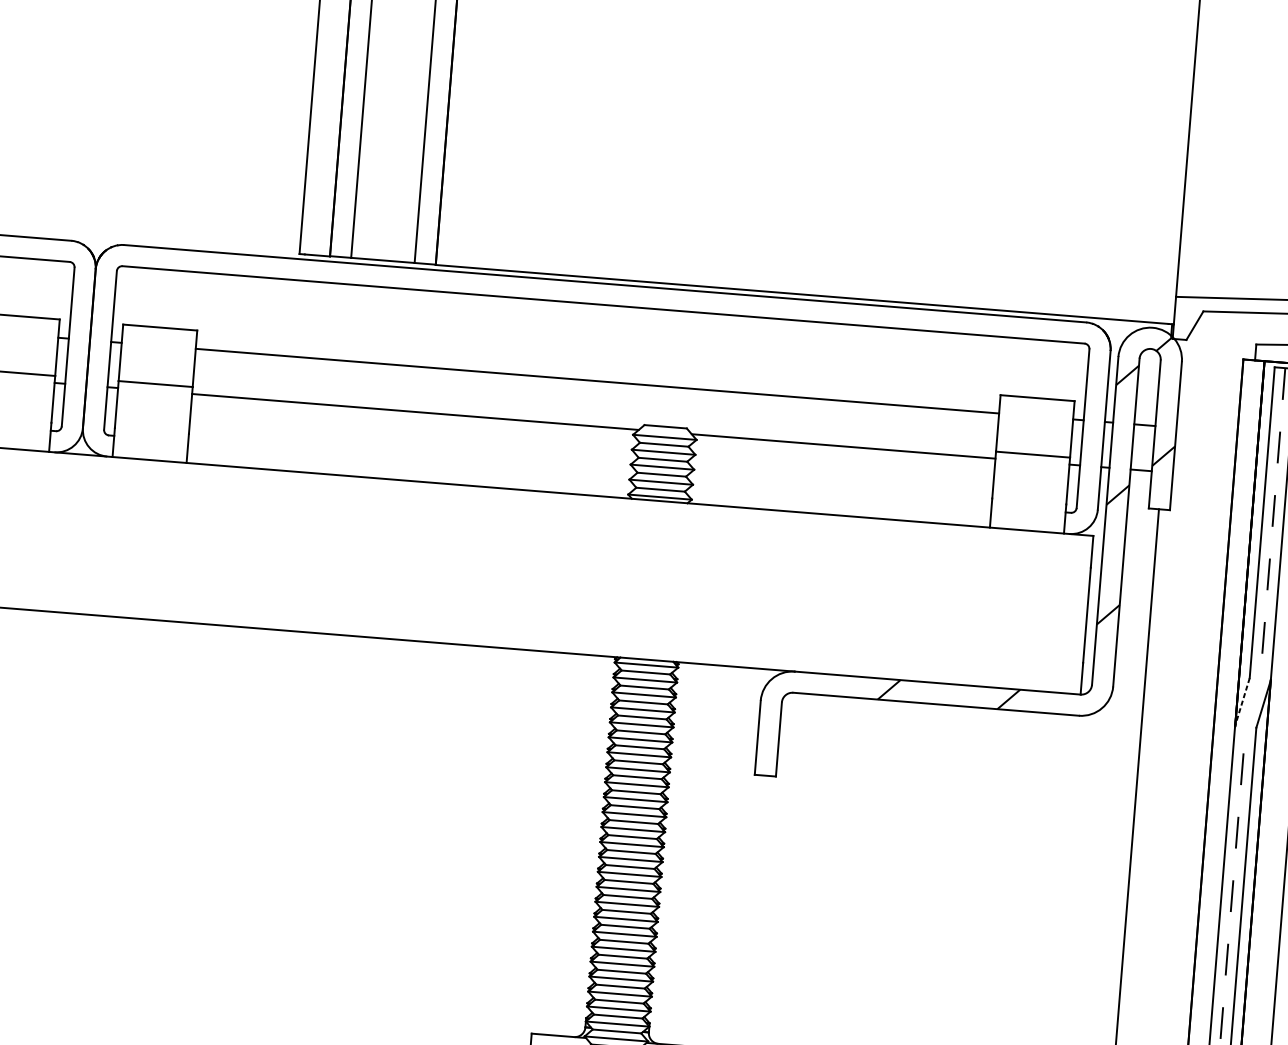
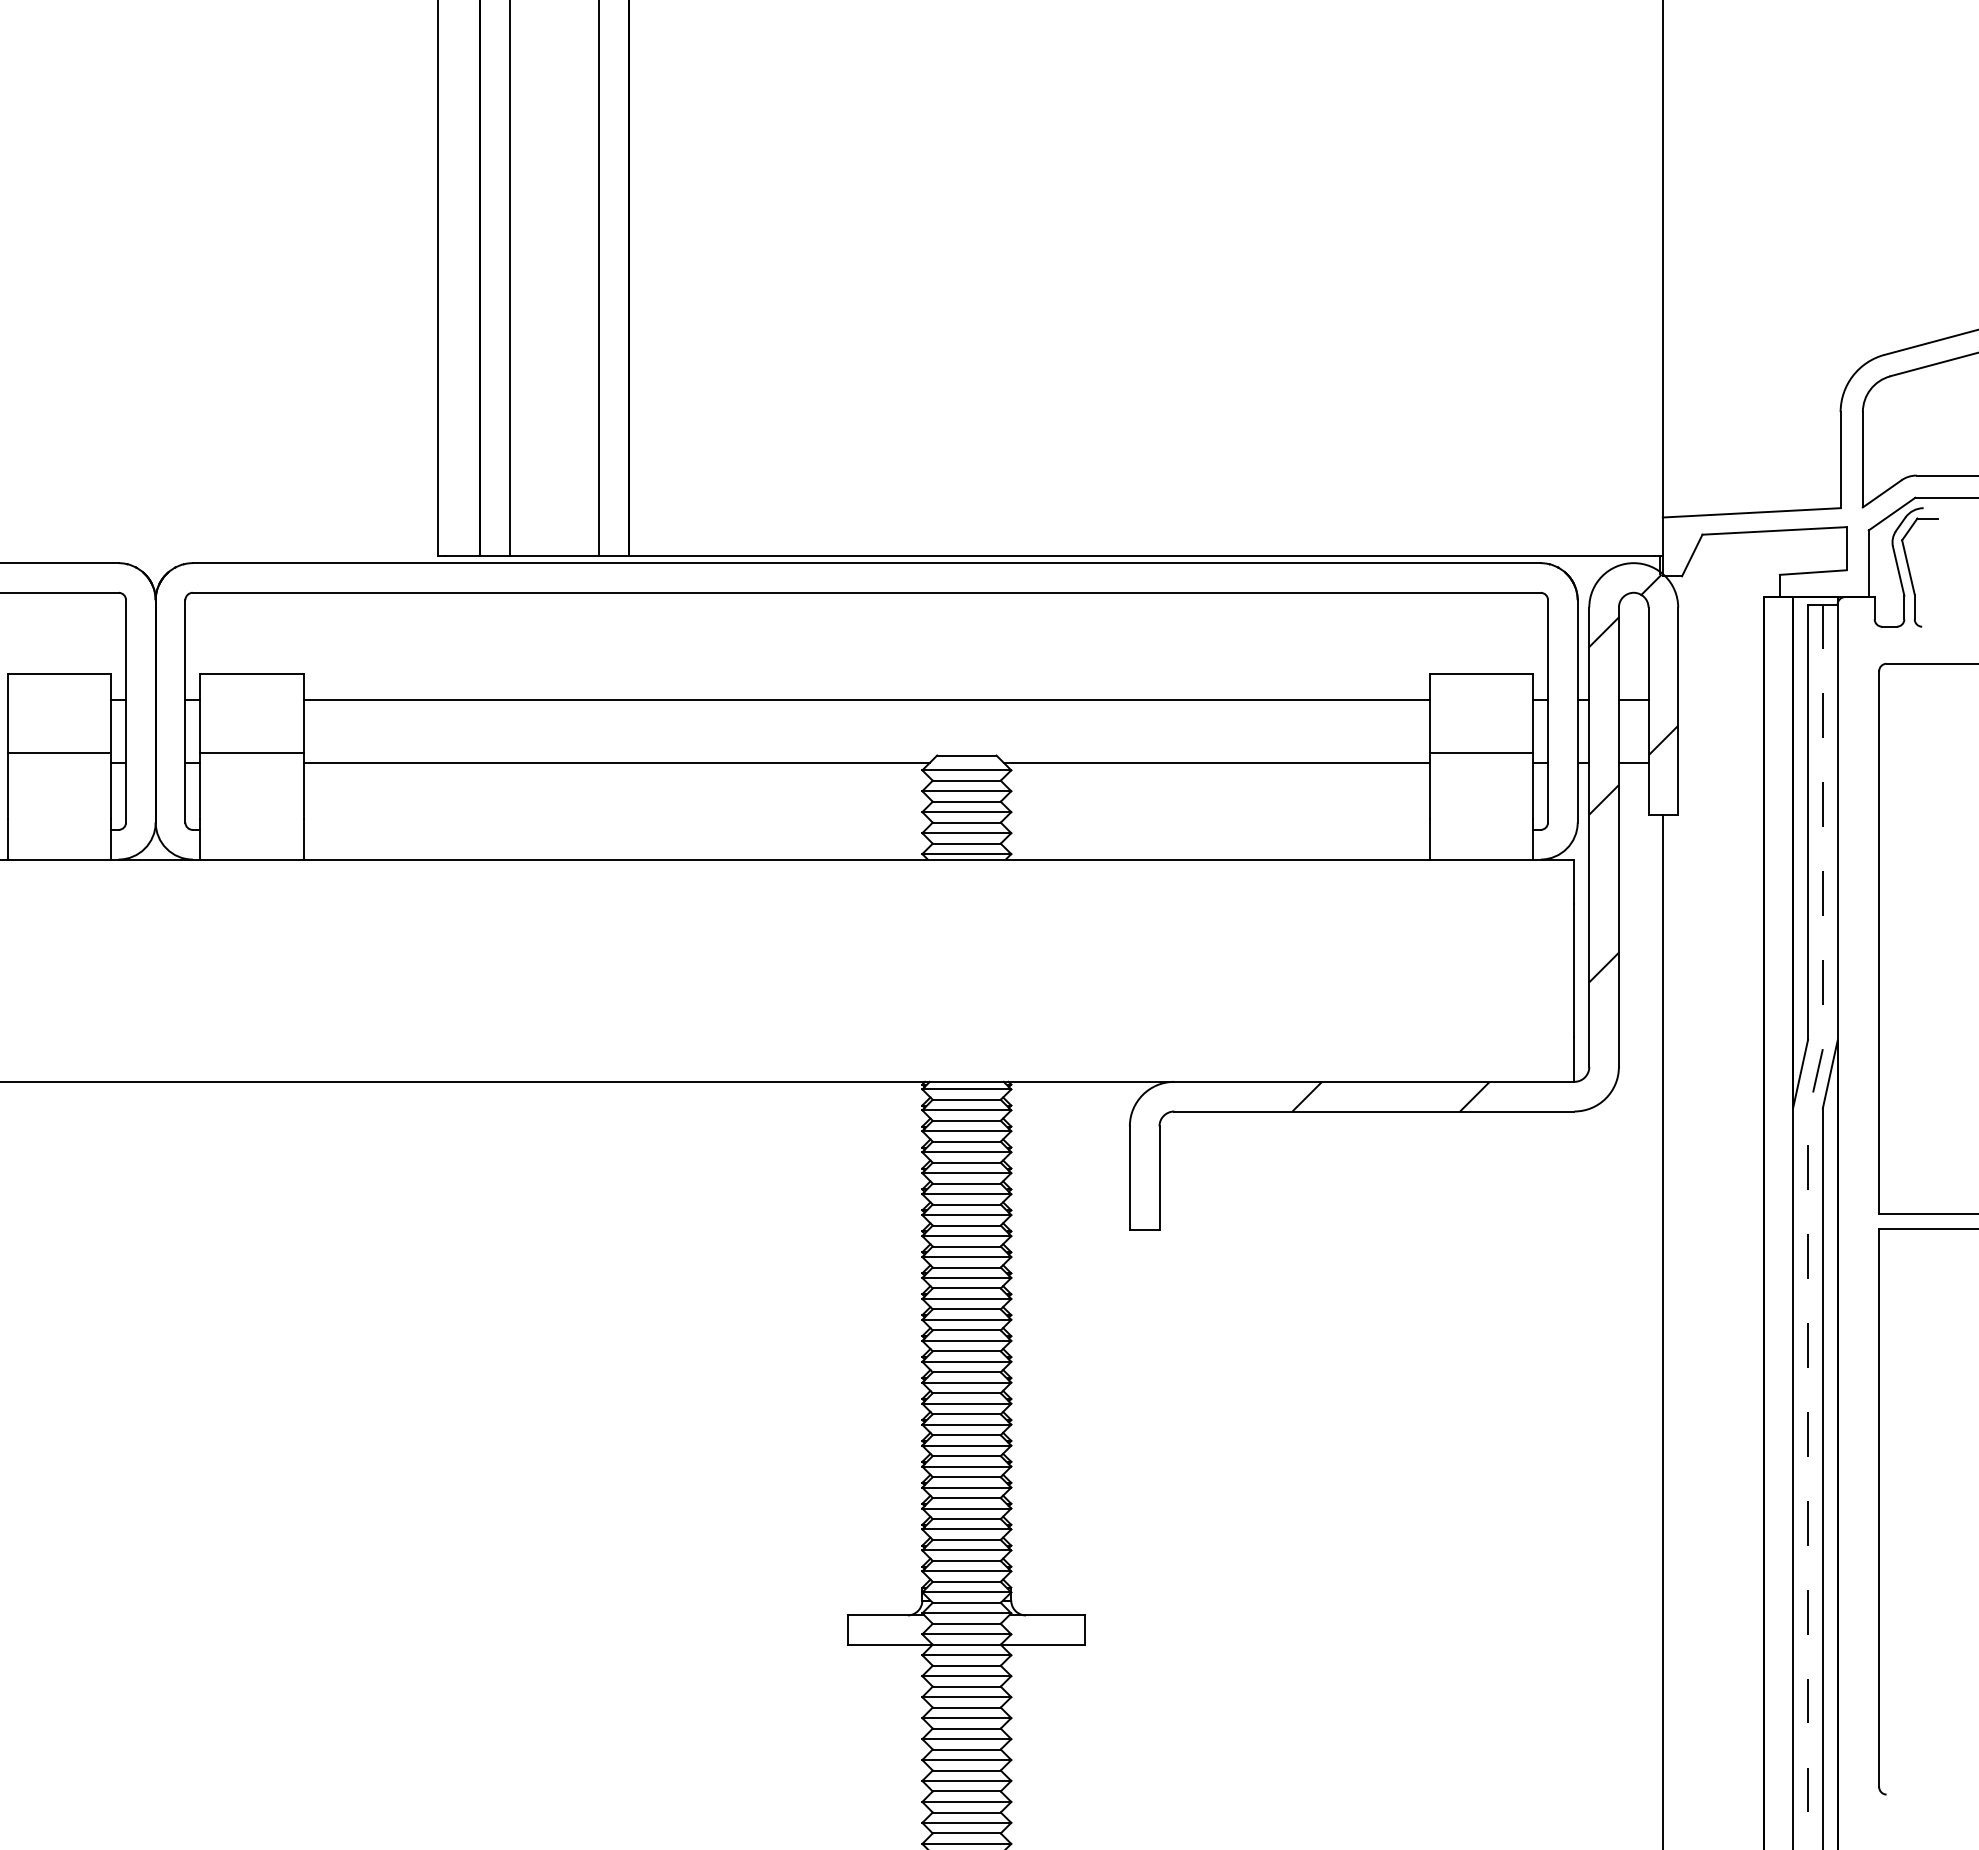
line: (1254, 700) -> (1817, 1070), added
line: (1242, 702) -> (1800, 1074), dashed -> solid

